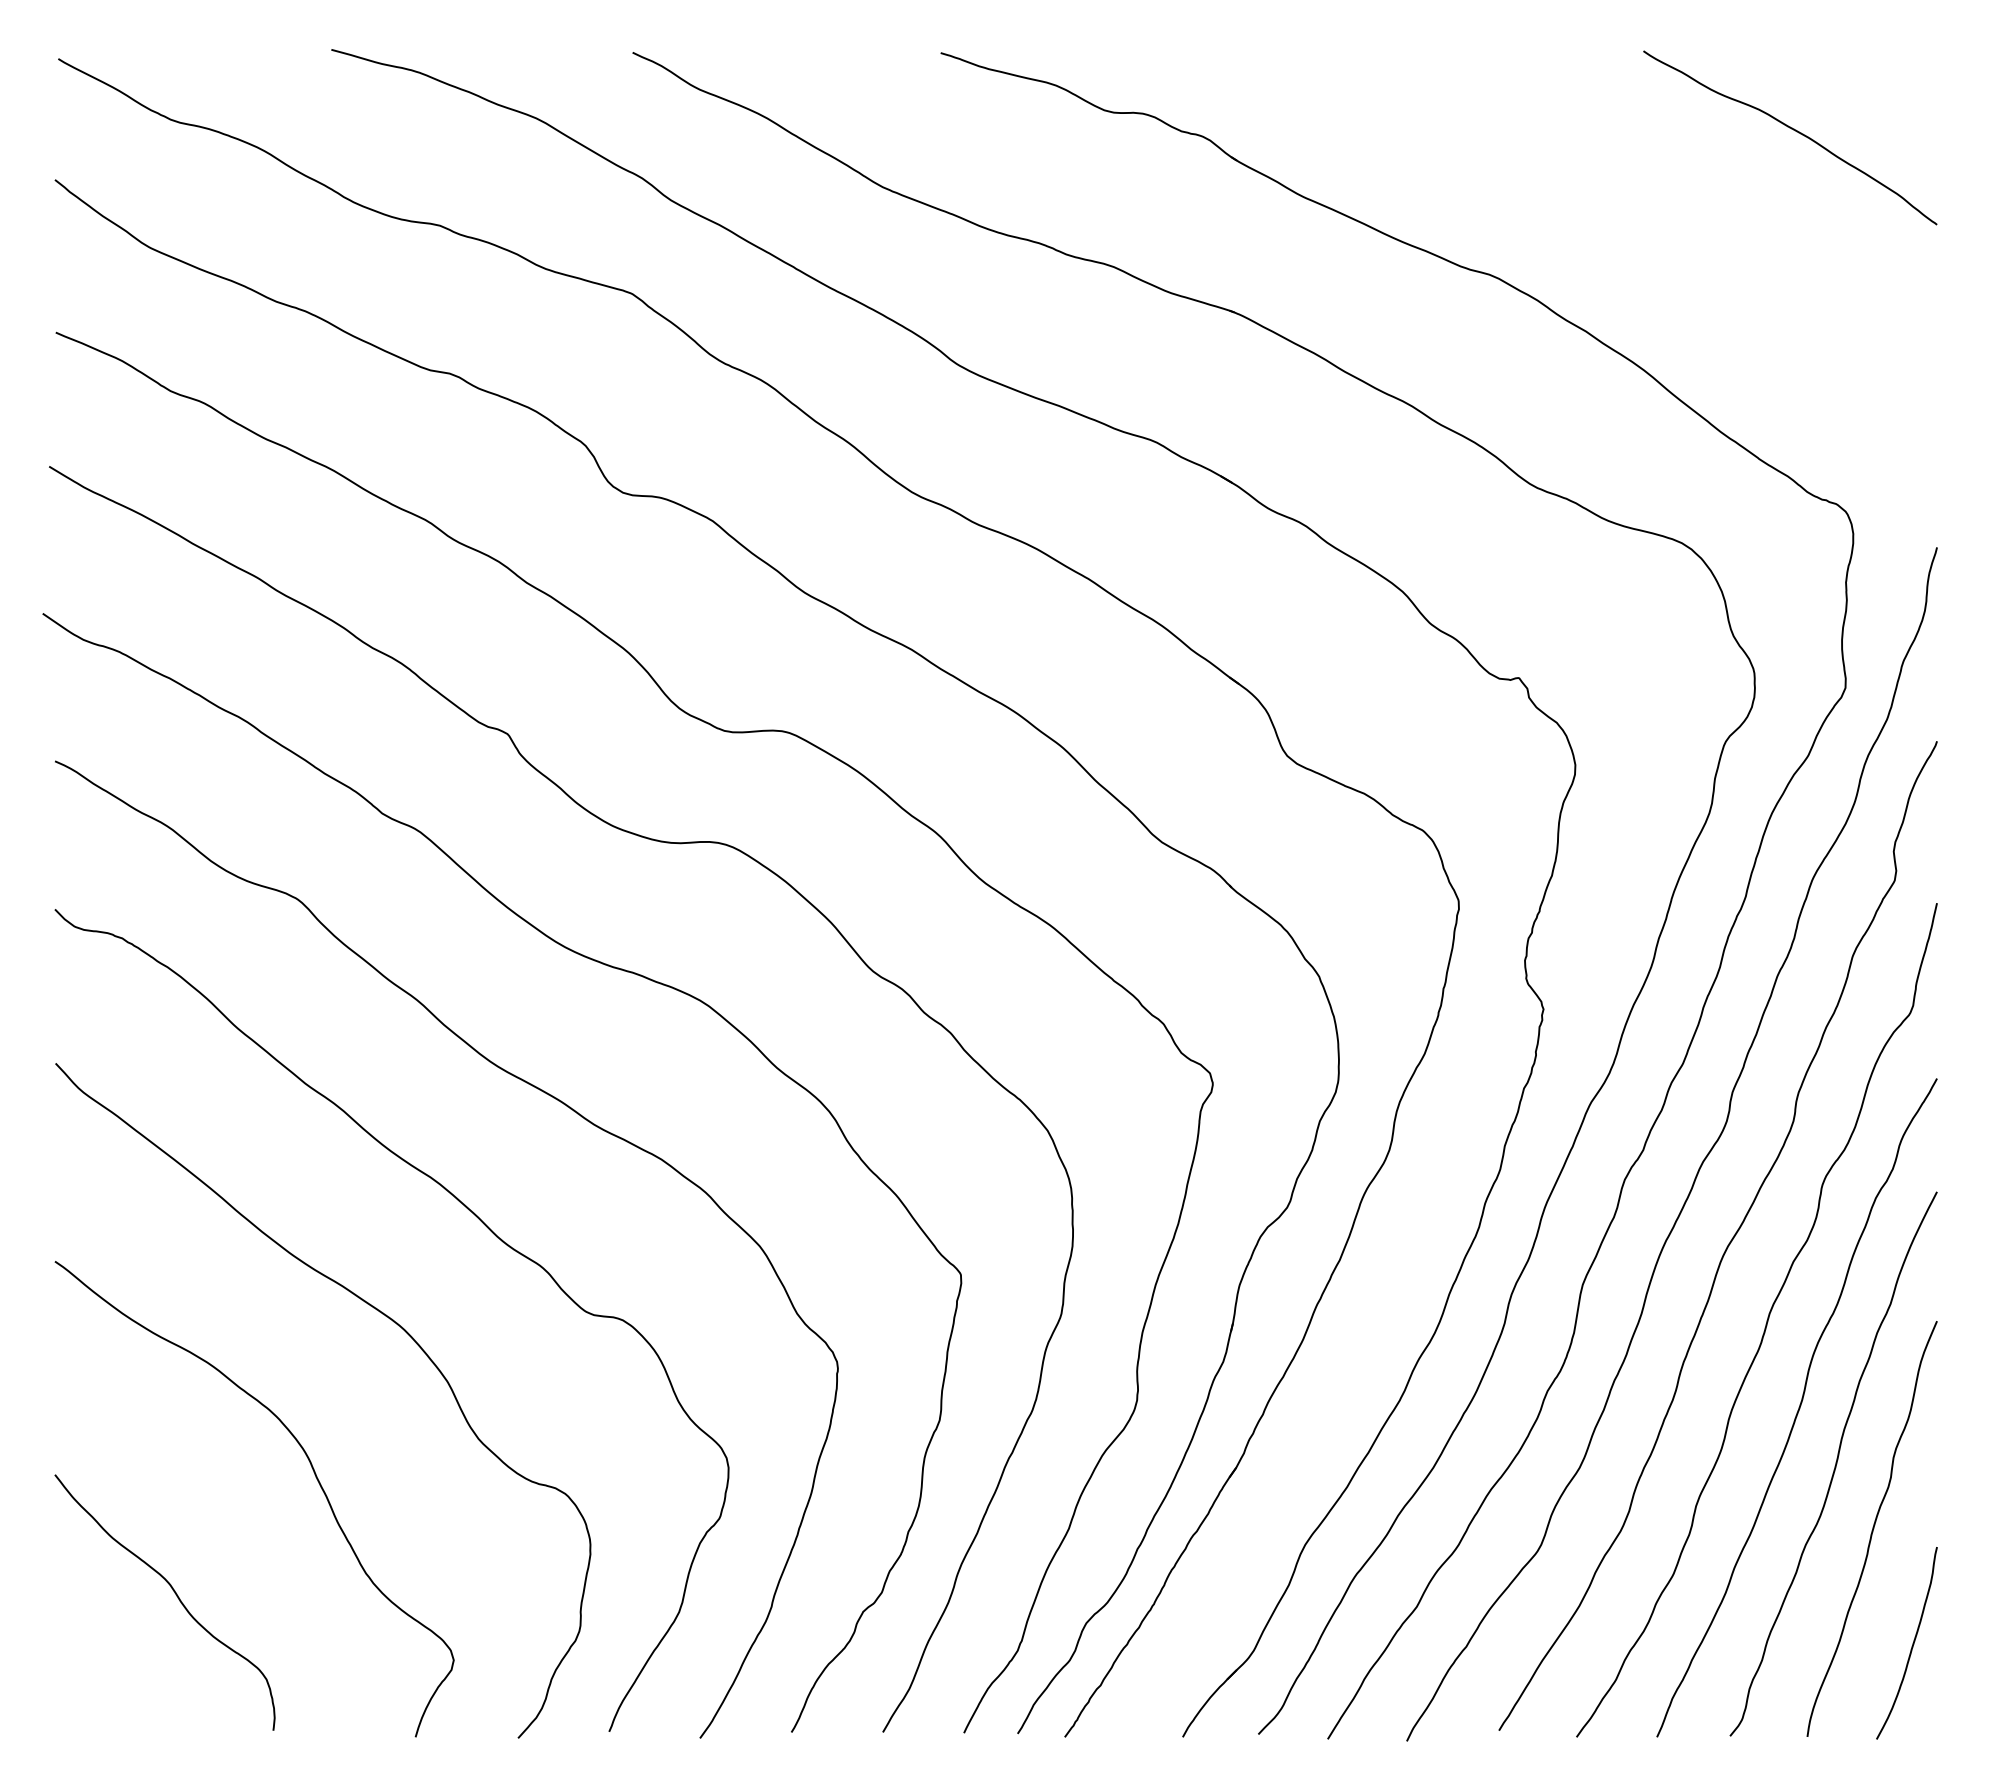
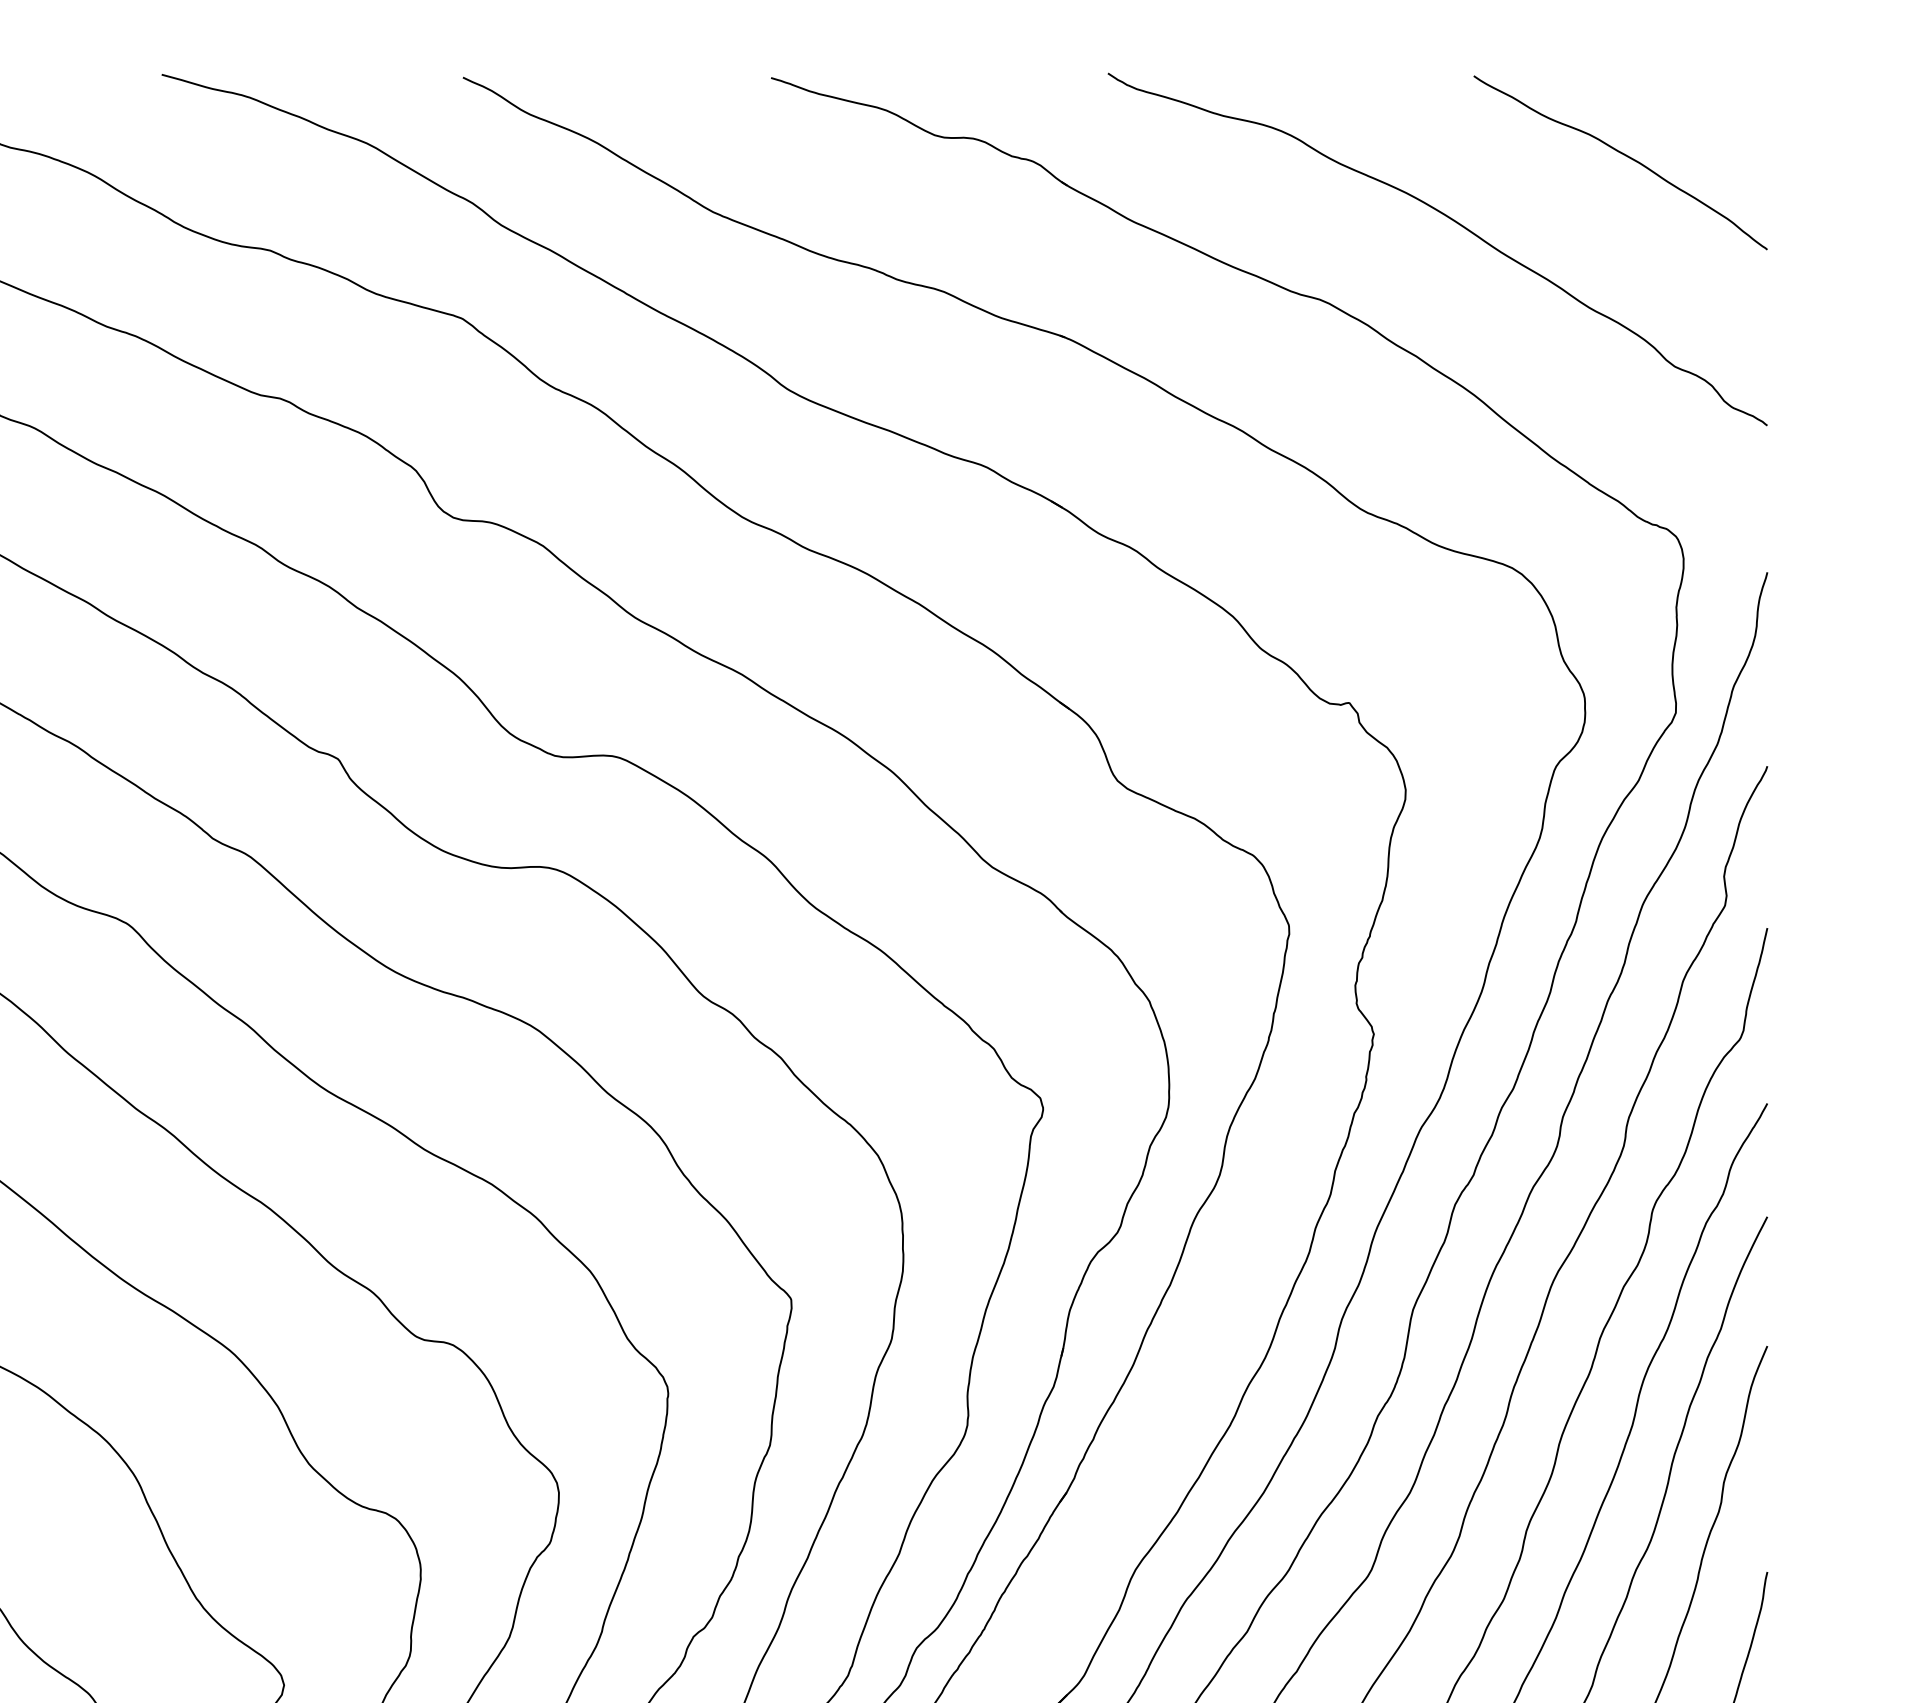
curve: (1624, 197) -> (1454, 222), added

